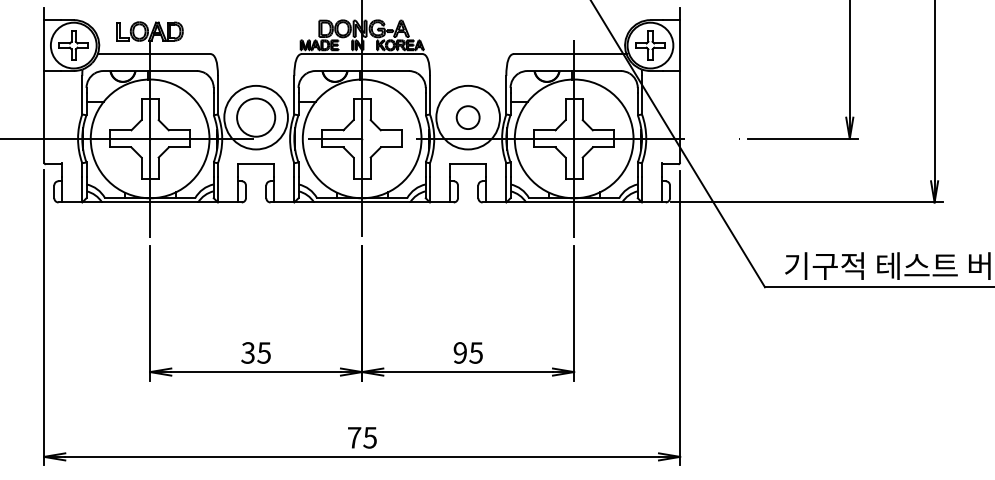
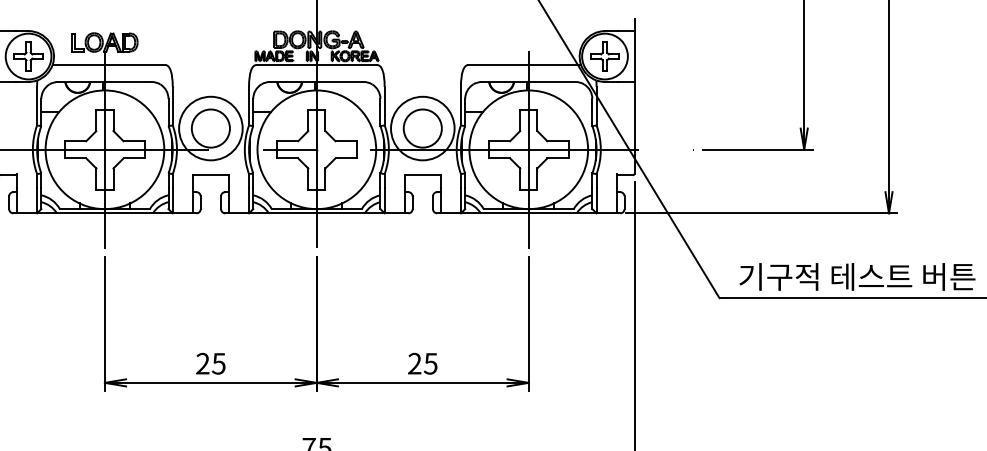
circle: (468, 117) -> (423, 128), size x1.67
text: (247, 352) -> (202, 363), 35 -> 25
text: (459, 352) -> (414, 363), 95 -> 25

